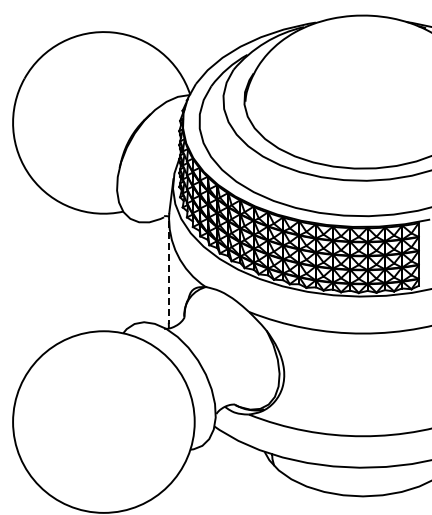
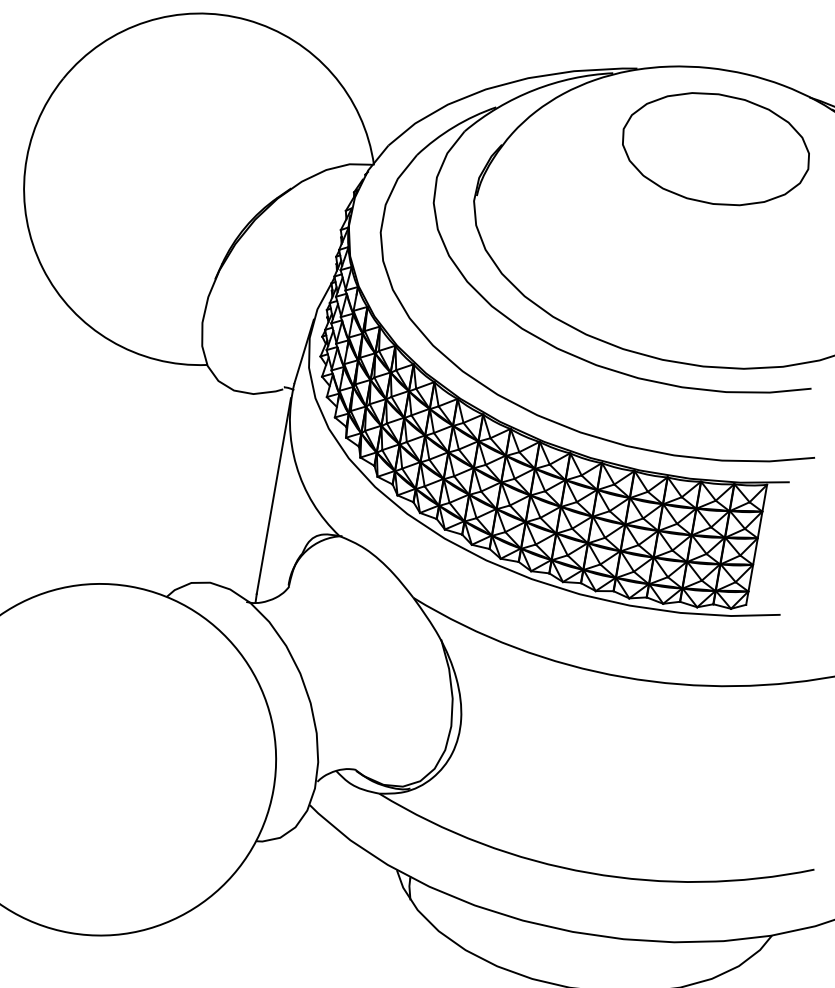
part: (362, 56) -> (715, 148), added
line: (168, 272) -> (273, 496), dashed -> solid

